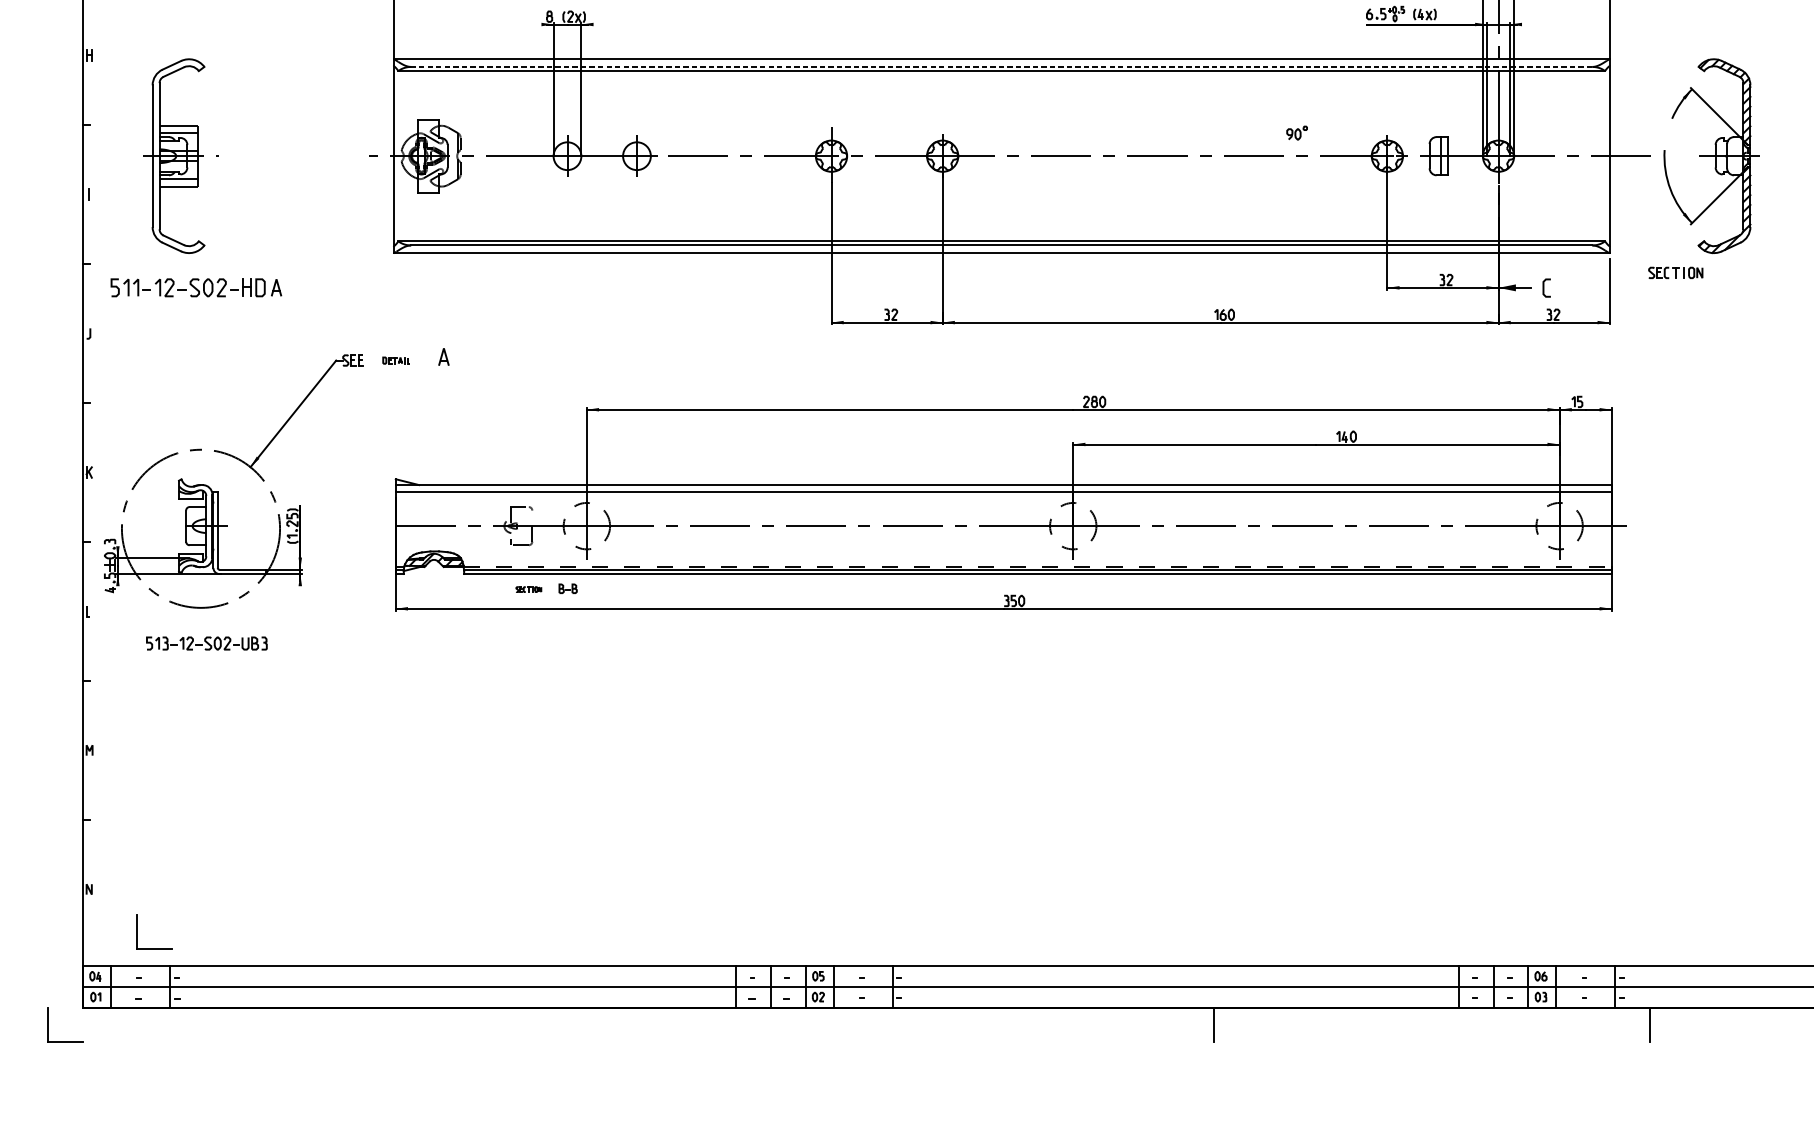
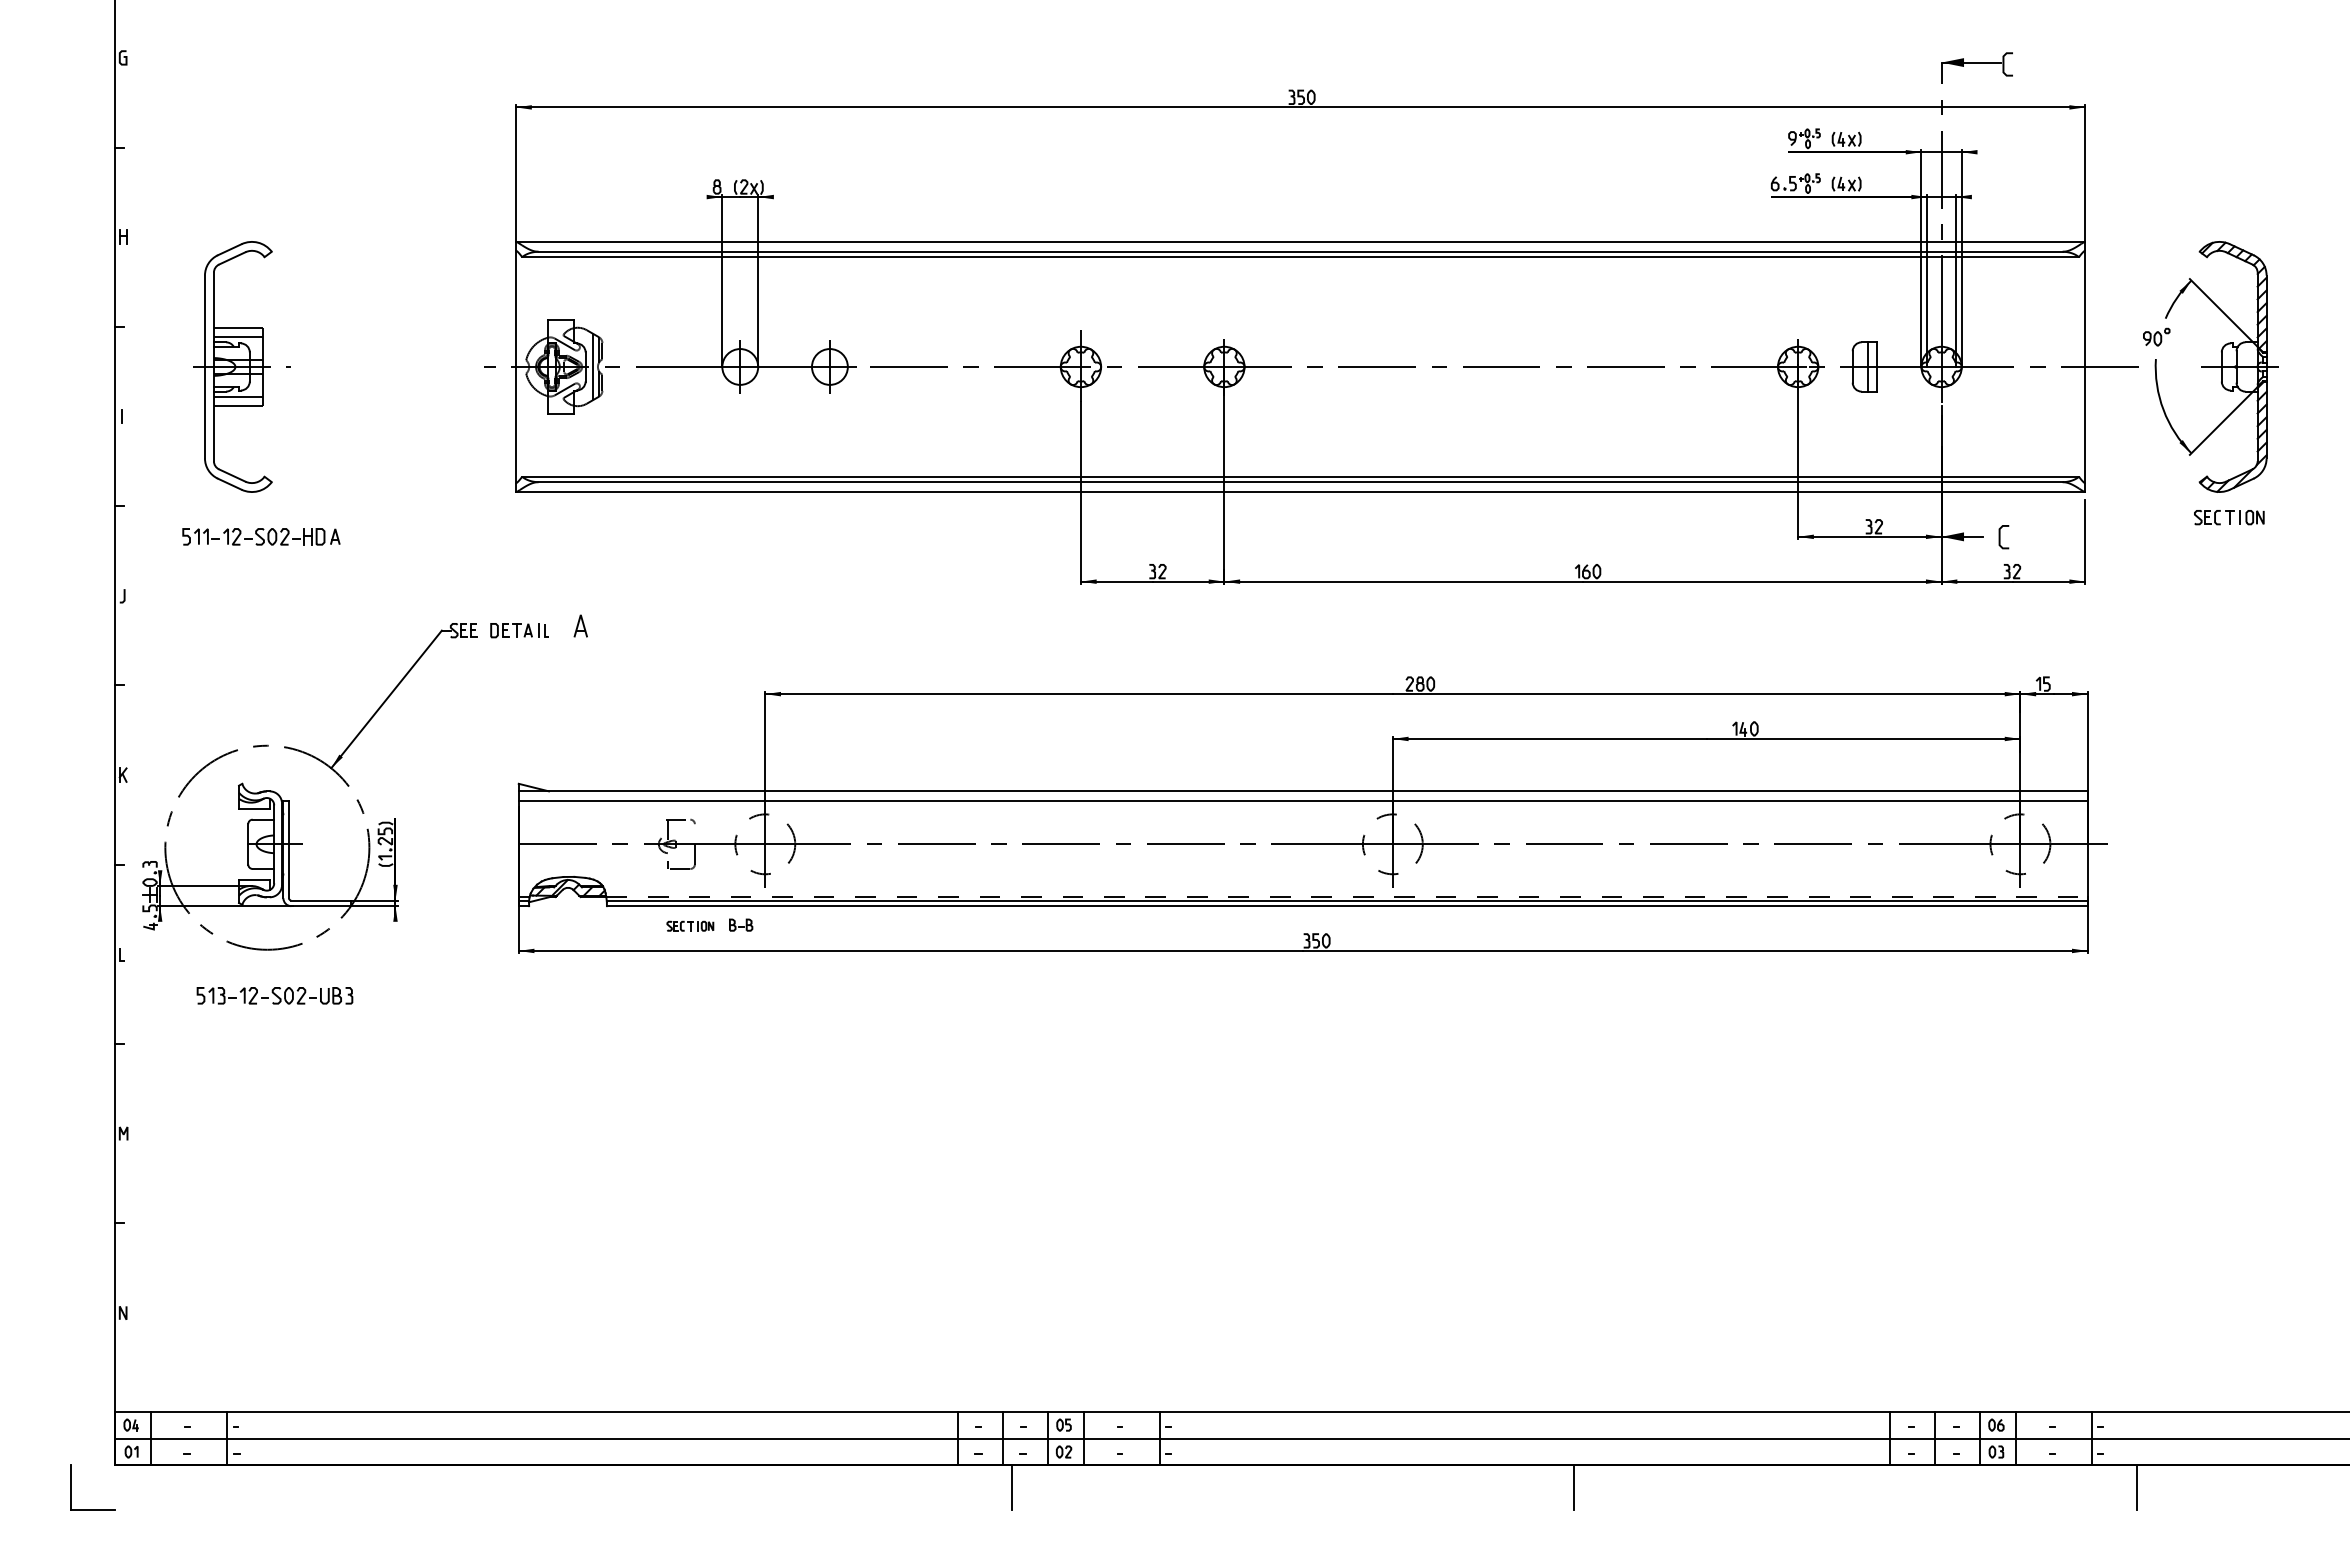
line: (1001, 66) -> (1300, 251), dashed -> solid
part: (1296, 132) -> (2156, 336), moved
line: (453, 155) -> (593, 366), added
part: (1675, 272) -> (2229, 517), moved
part: (196, 287) -> (261, 536), size x0.71
part: (396, 360) -> (519, 630), size x1.67
part: (528, 589) -> (690, 925), size x1.43
part: (137, 931) -> (185, 1367), removed
line: (777, 1024) -> (1011, 1487), added

